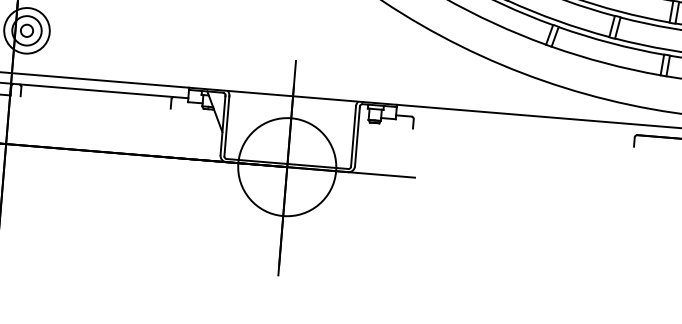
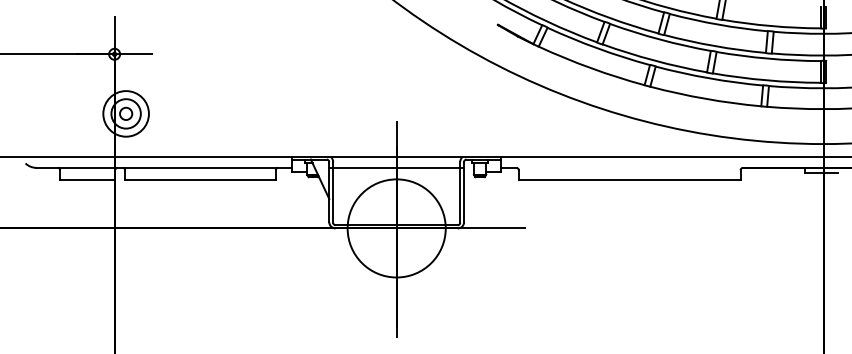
line: (95, 102) -> (200, 179), added
line: (292, 106) -> (396, 167), added
line: (523, 137) -> (629, 179), added

